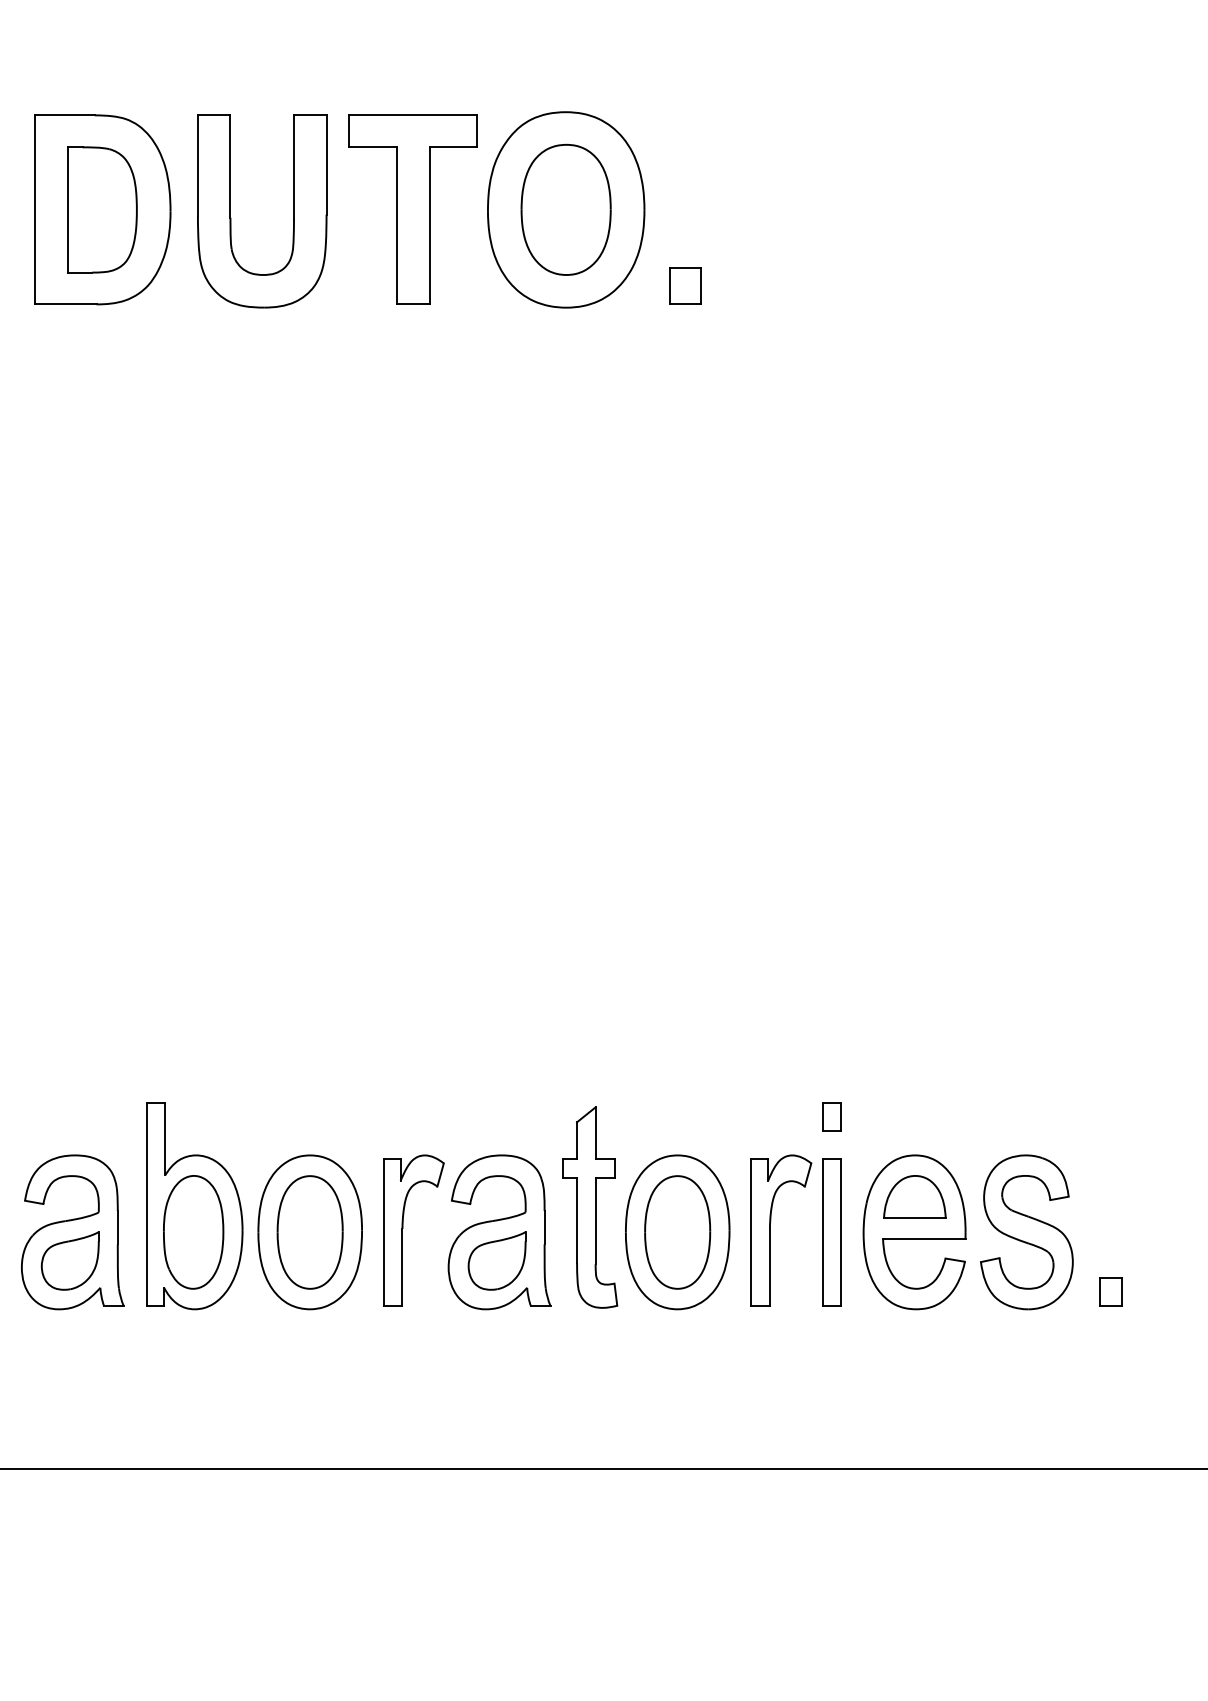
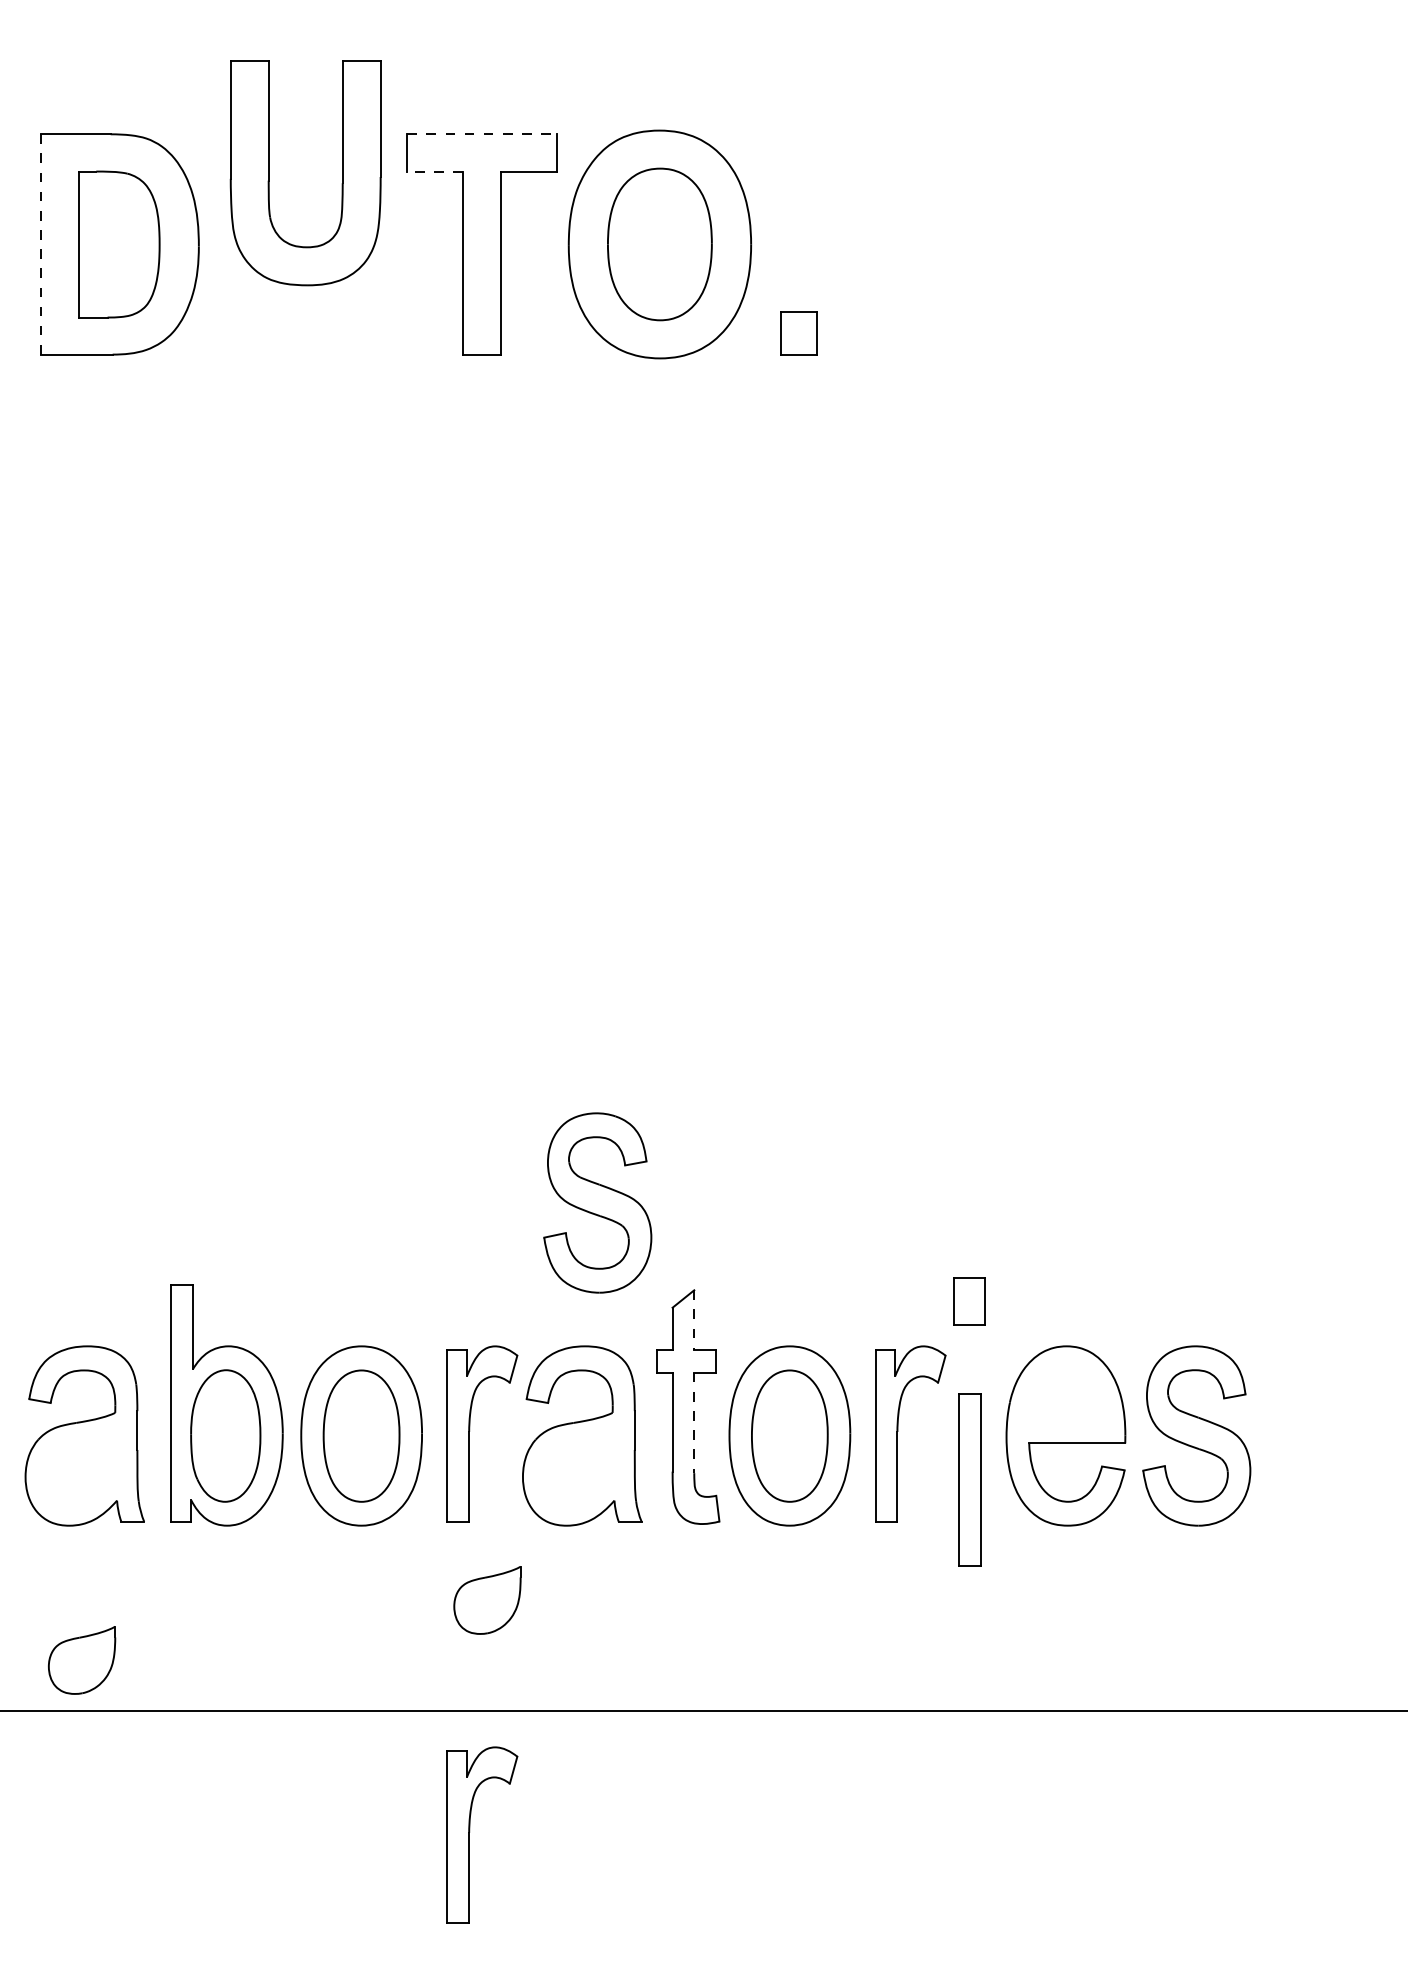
line: (413, 115) -> (481, 134), solid -> dashed
line: (373, 147) -> (435, 171), solid -> dashed
line: (35, 209) -> (41, 243), solid -> dashed
part: (231, 211) -> (269, 173), moved
part: (512, 1031) -> (597, 1202), added
part: (831, 1116) -> (969, 1301), size x1.4
line: (595, 1133) -> (694, 1320), solid -> dashed
part: (915, 1196) -> (1066, 1394), removed
line: (595, 1221) -> (694, 1423), solid -> dashed
part: (831, 1231) -> (969, 1479), moved
part: (70, 1261) -> (82, 1660), moved
part: (497, 1261) -> (487, 1600), moved
part: (1110, 1291) -> (1294, 1505), removed
part: (403, 1572) -> (470, 1832), added

